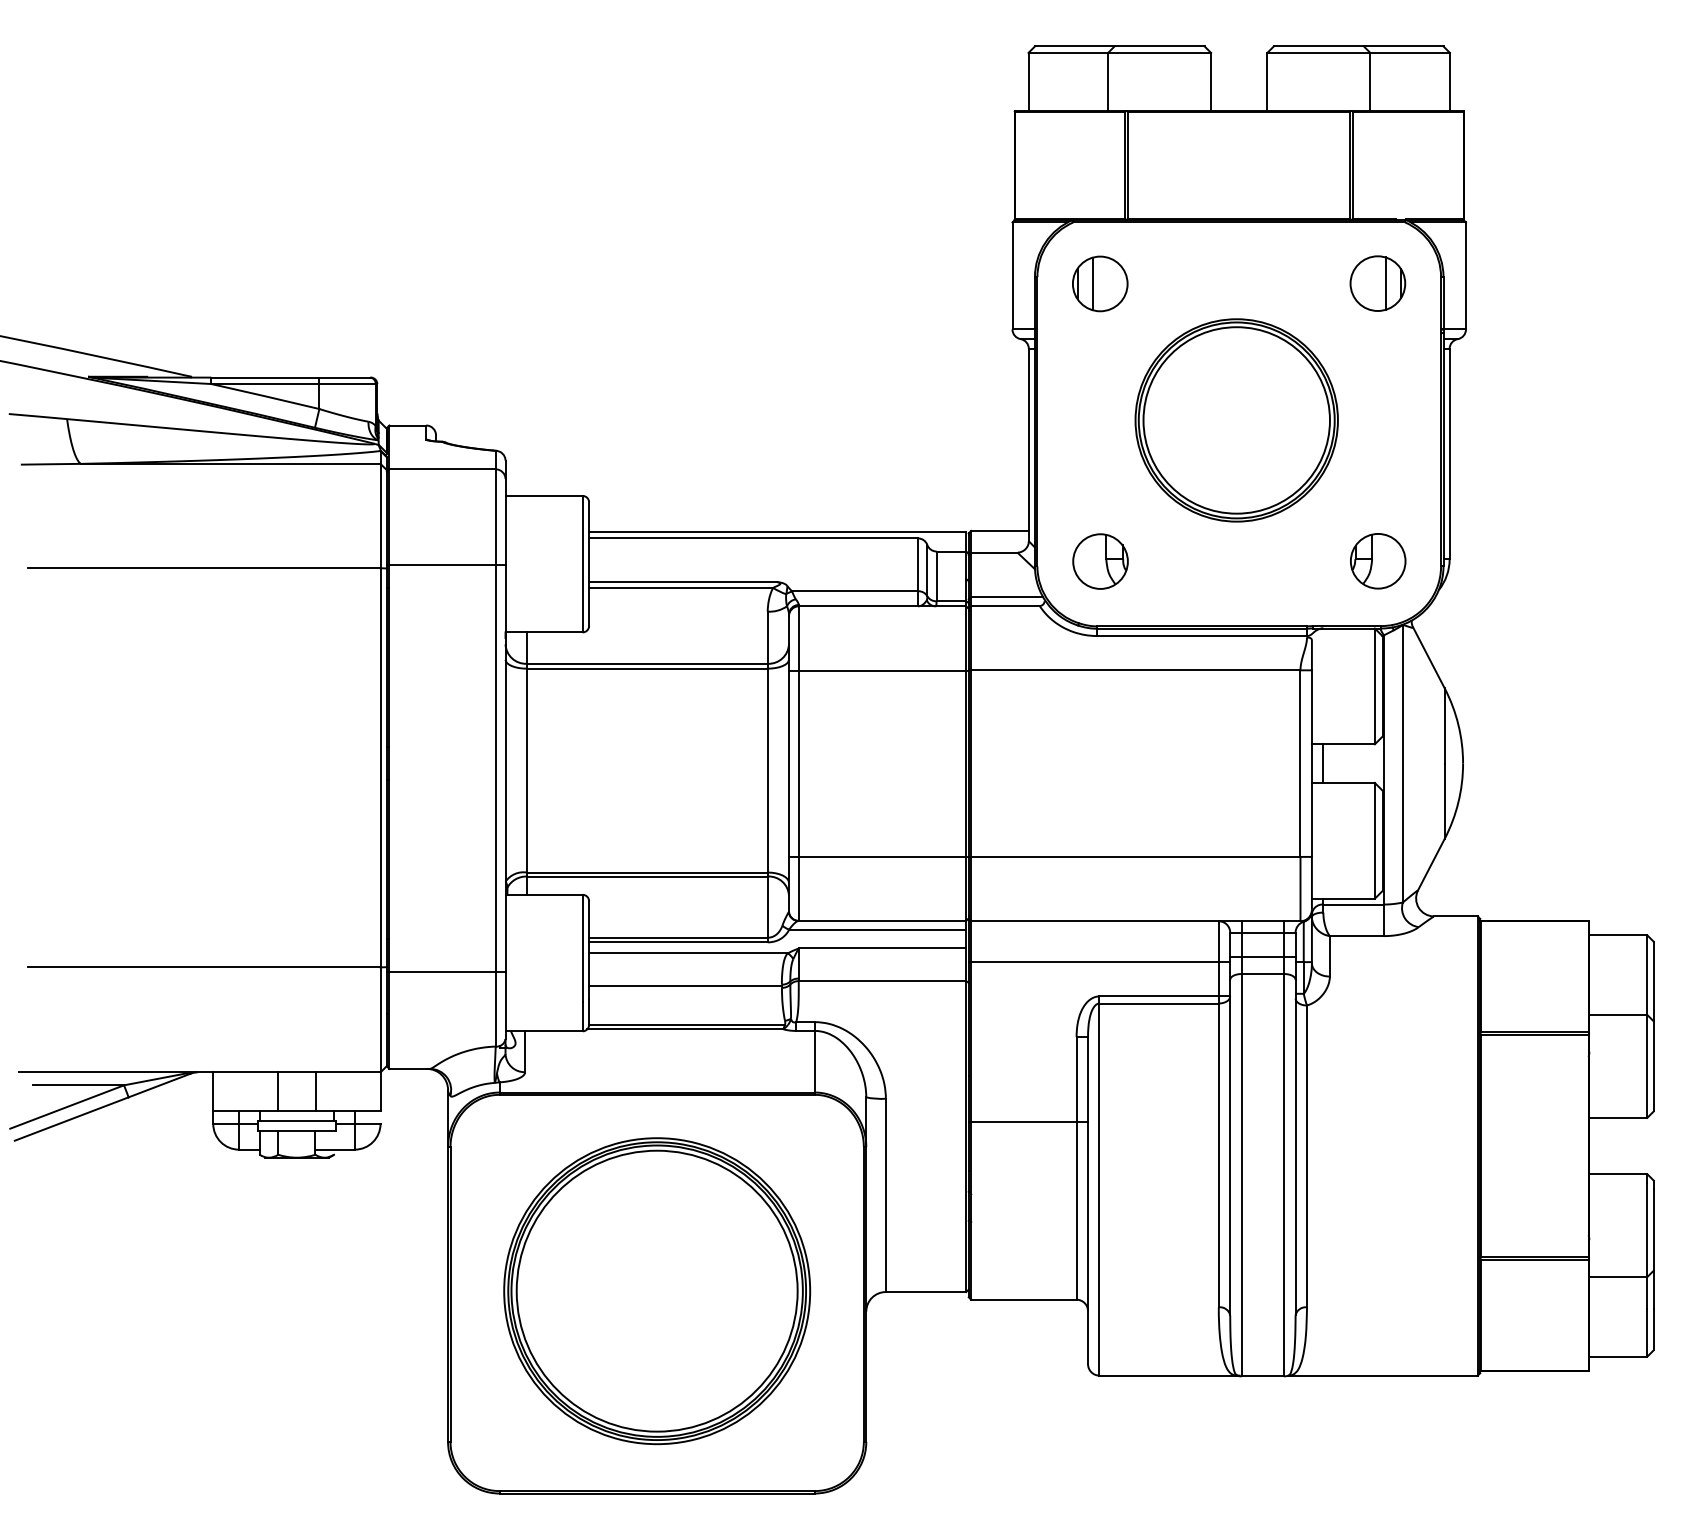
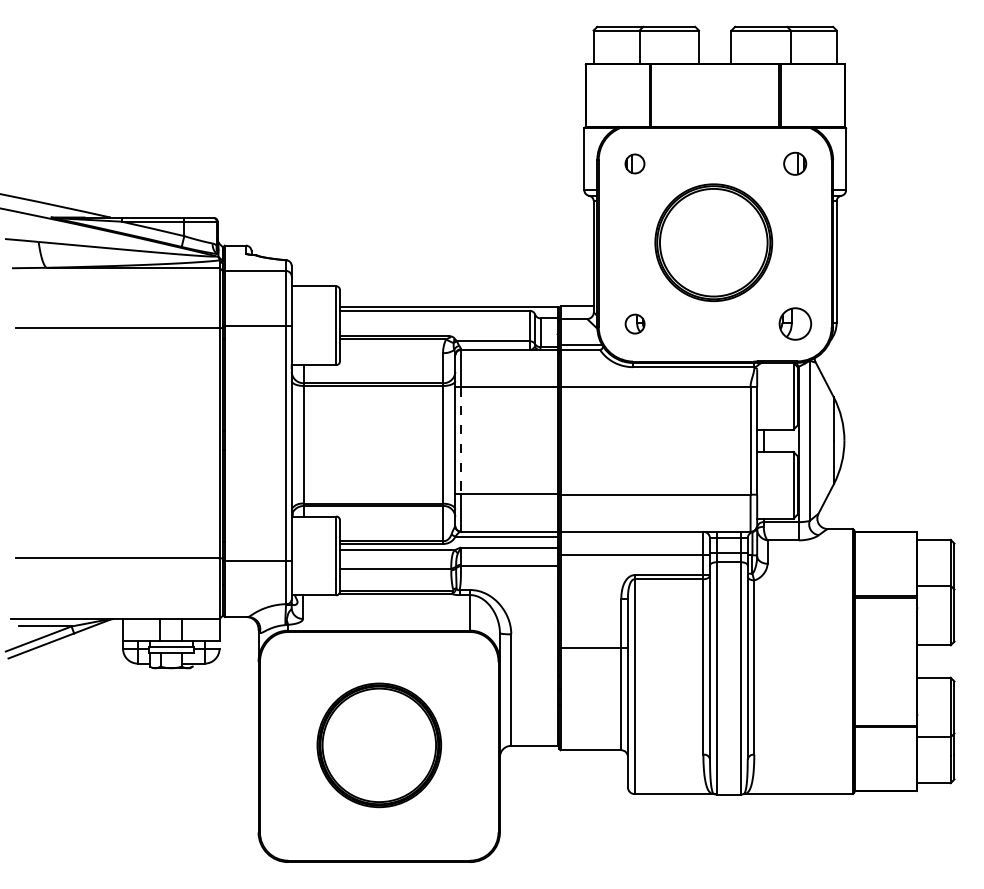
part: (1099, 283) -> (634, 163), size x0.6
part: (1376, 283) -> (794, 163), size x0.7
part: (1099, 560) -> (634, 323), size x0.6
line: (799, 763) -> (461, 440), solid -> dashed
part: (657, 1291) -> (379, 745), size x0.7

